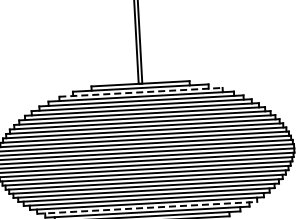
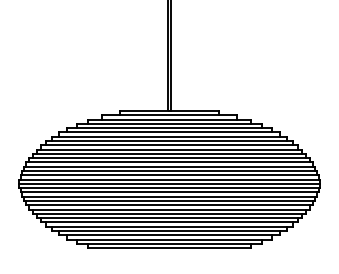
line: (140, 92) -> (169, 119), dashed -> solid
line: (147, 208) -> (169, 235), dashed -> solid

